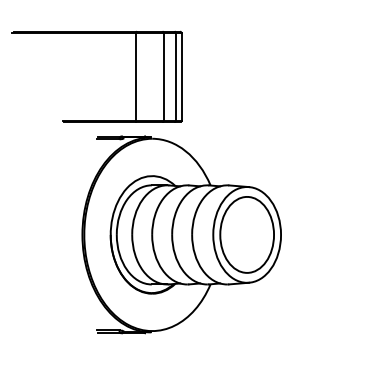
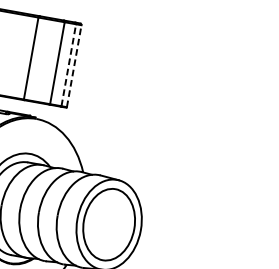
line: (175, 77) -> (68, 65), solid -> dashed
line: (181, 77) -> (73, 66), solid -> dashed

